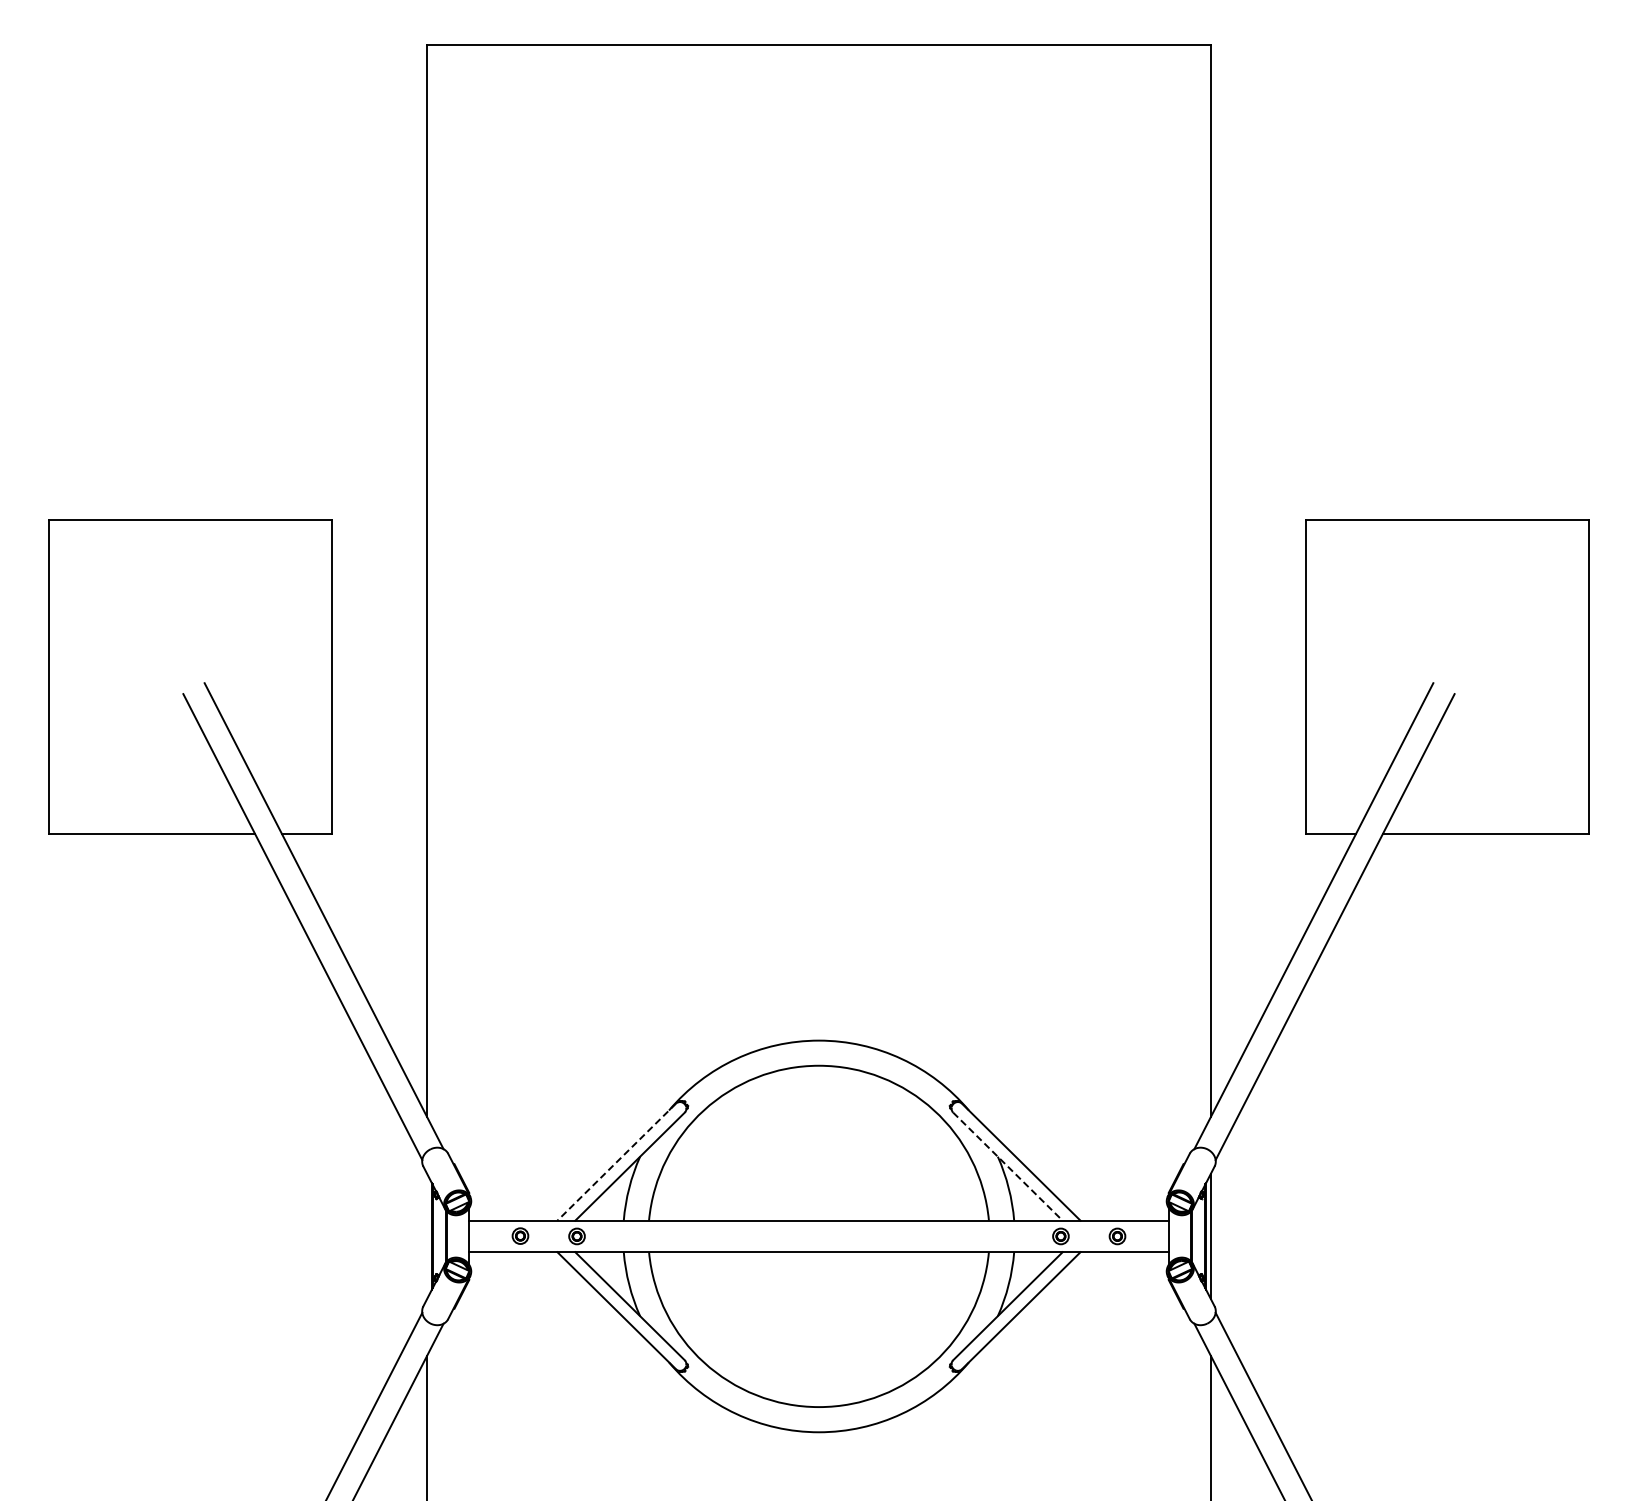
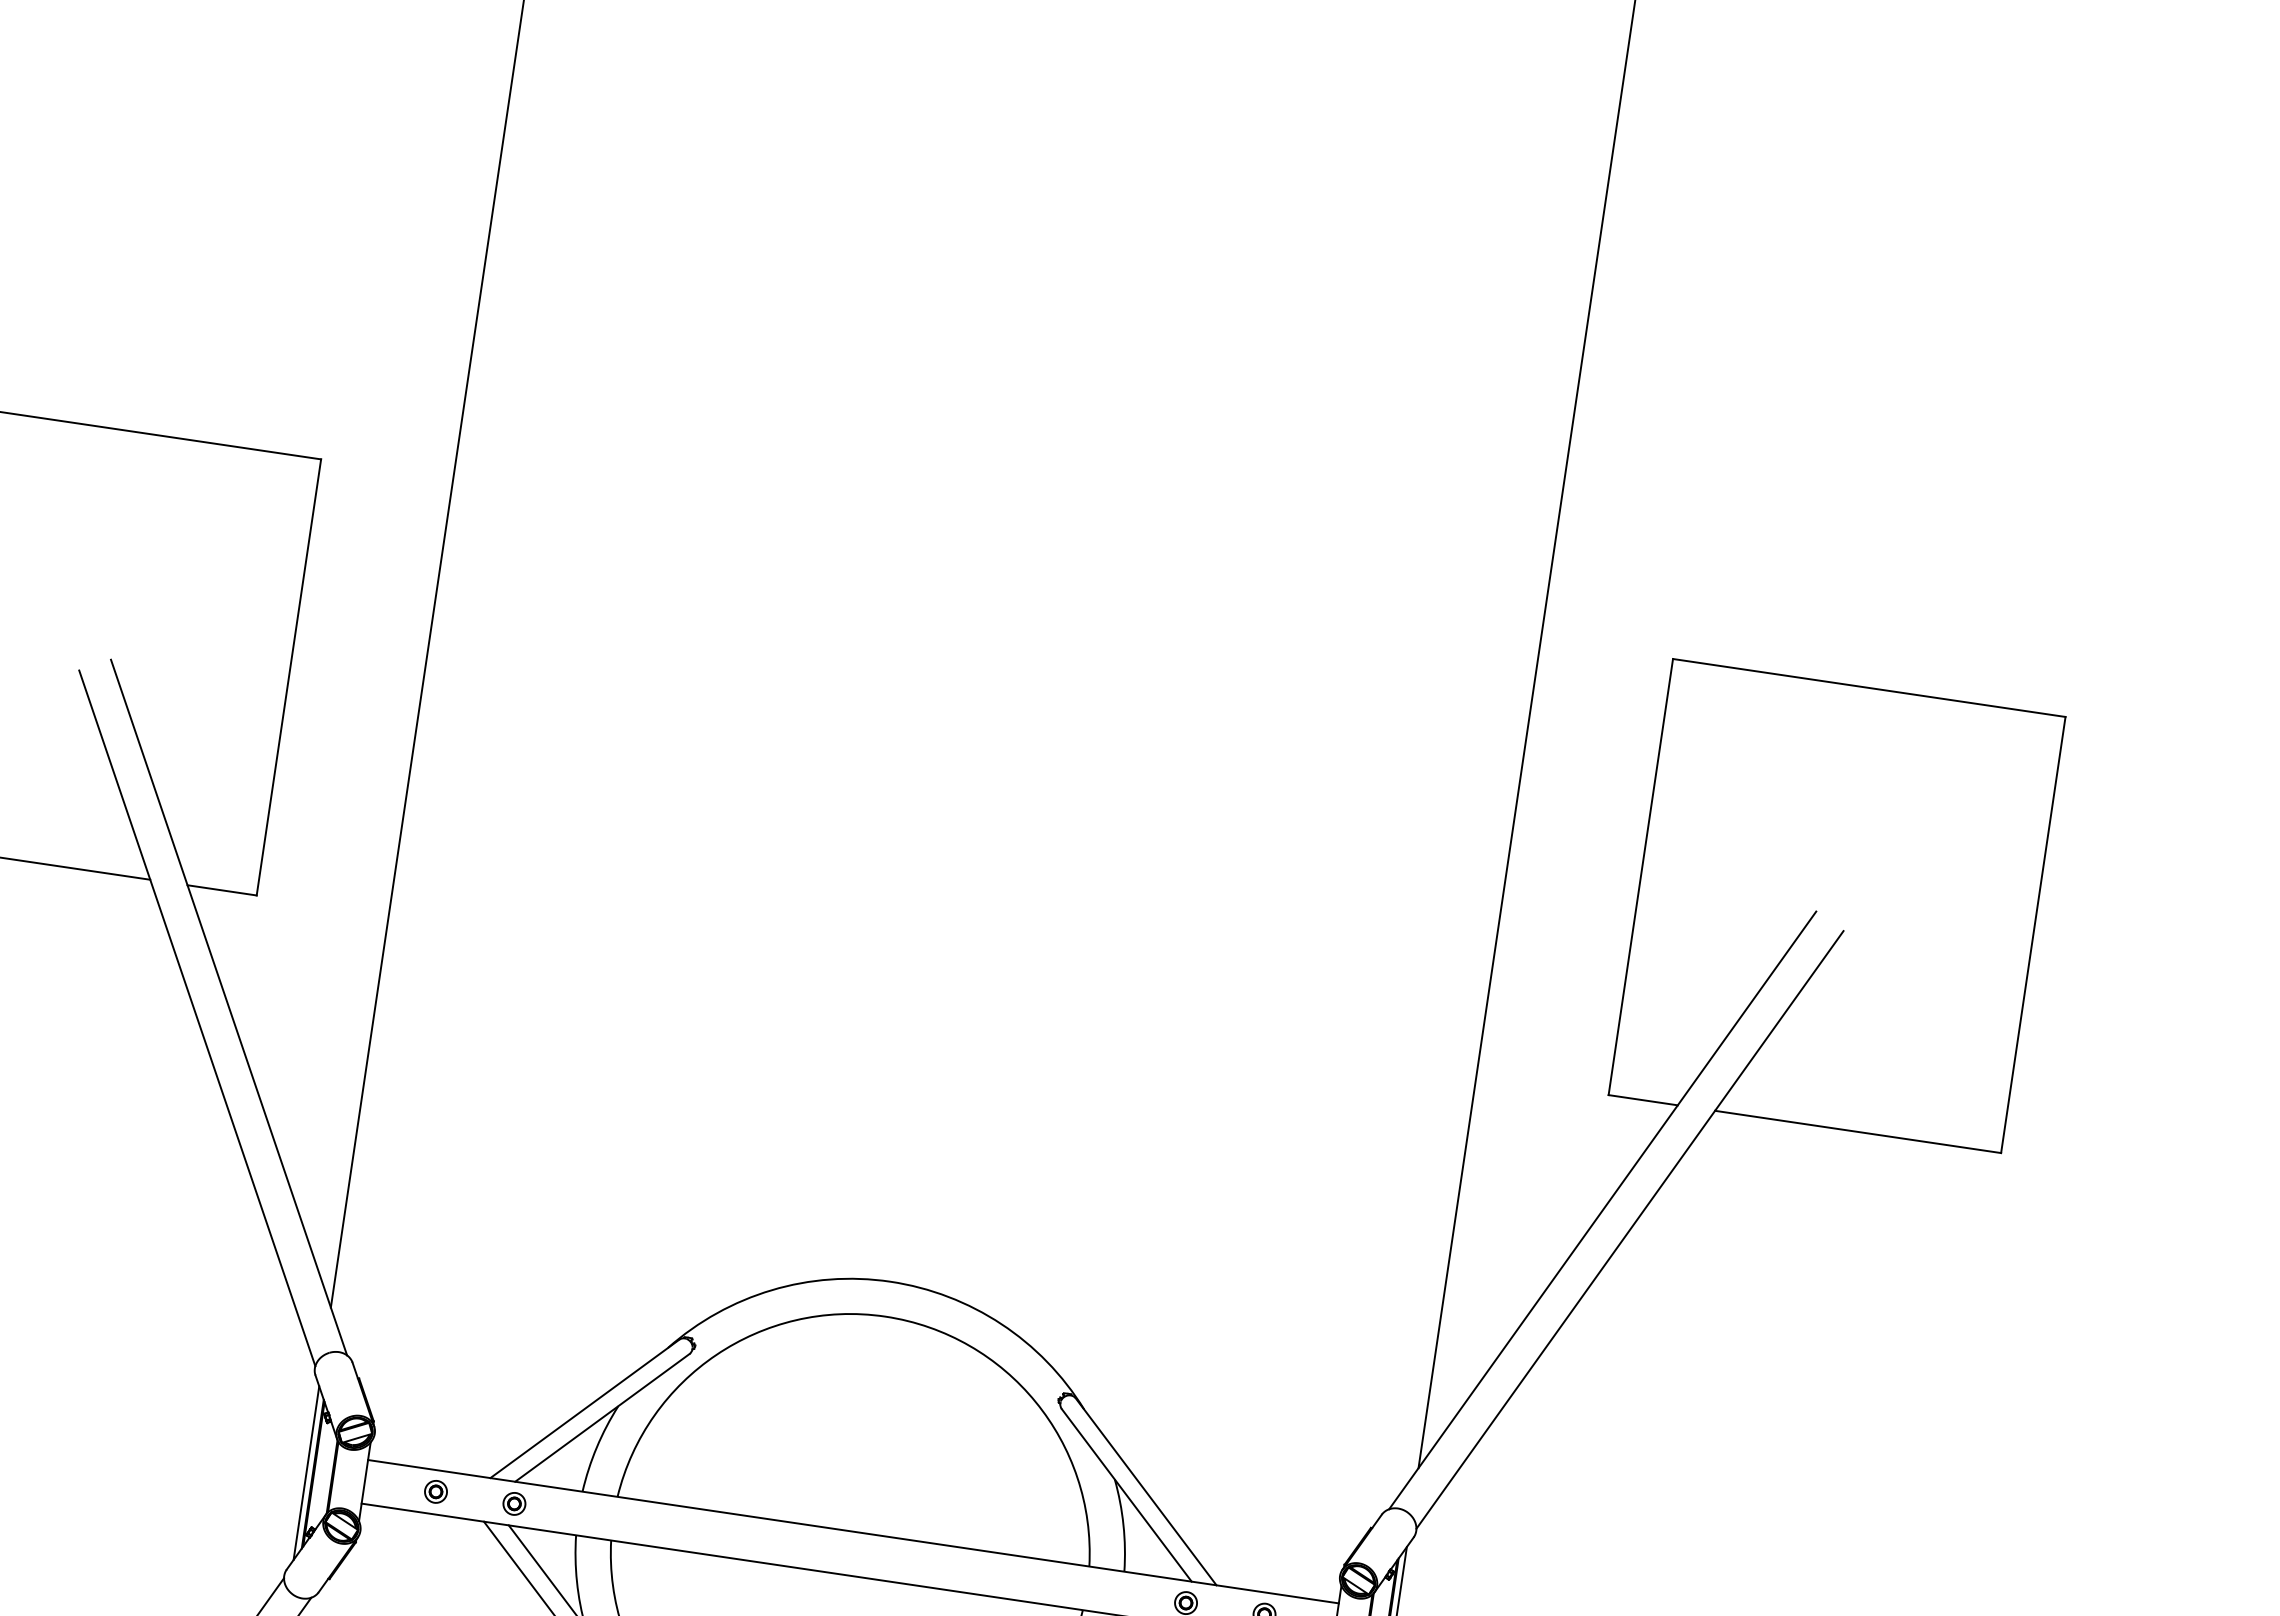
line: (616, 1162) -> (584, 1409), dashed -> solid
line: (1007, 1166) -> (1126, 1495), dashed -> solid
line: (427, 1235) -> (307, 1471), added

